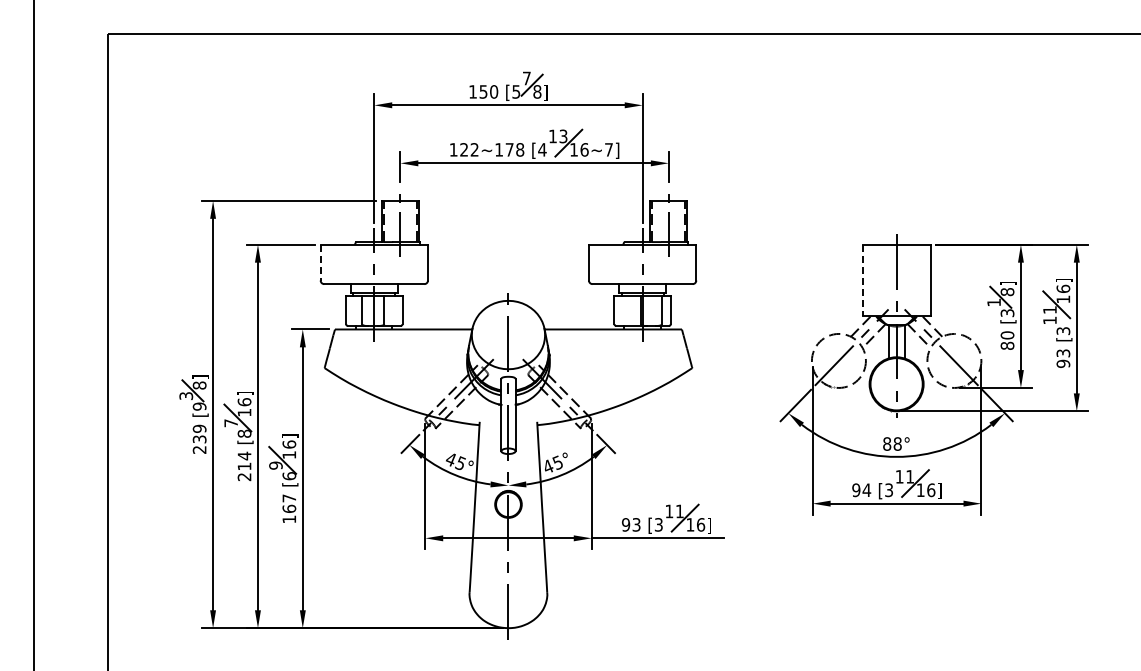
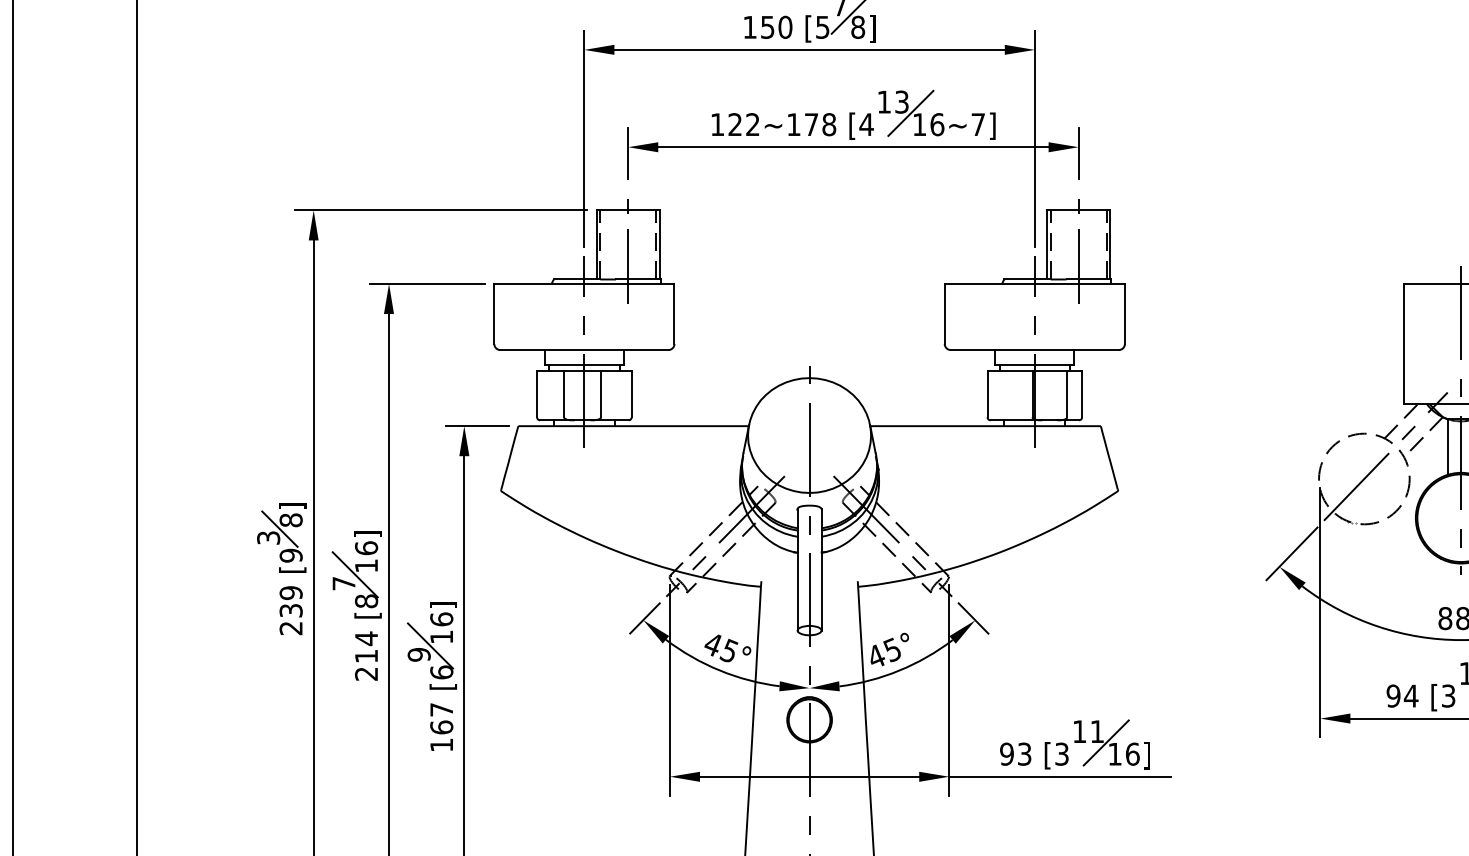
line: (320, 262) -> (494, 313), dashed -> solid
line: (862, 280) -> (1403, 343), dashed -> solid

